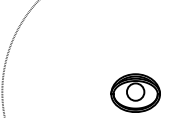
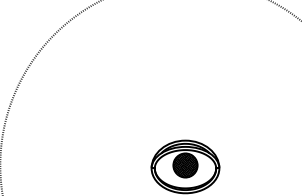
hatch: (135, 92) -> (185, 165), added

